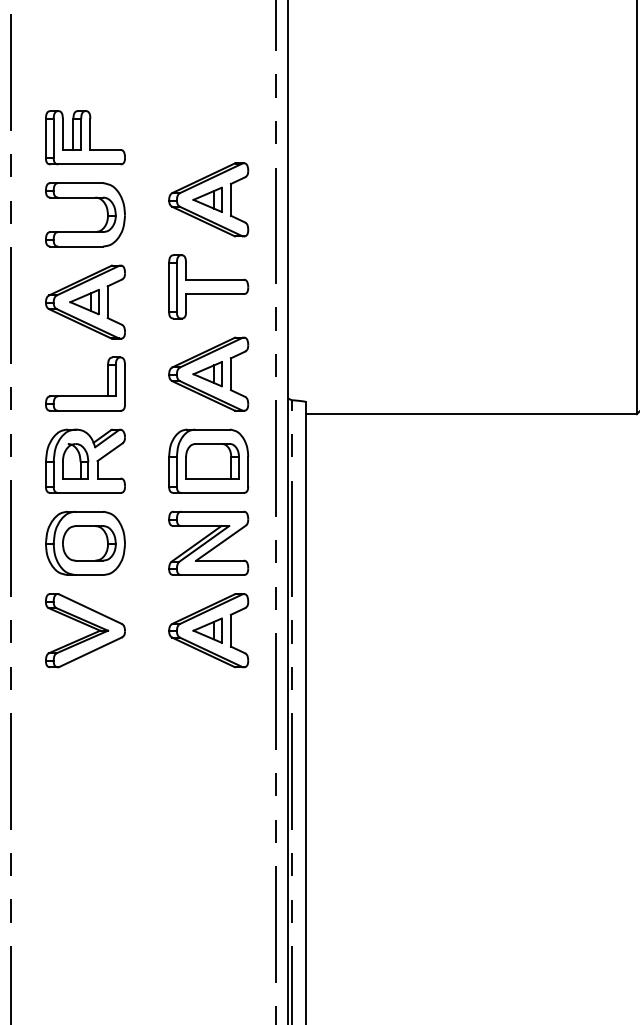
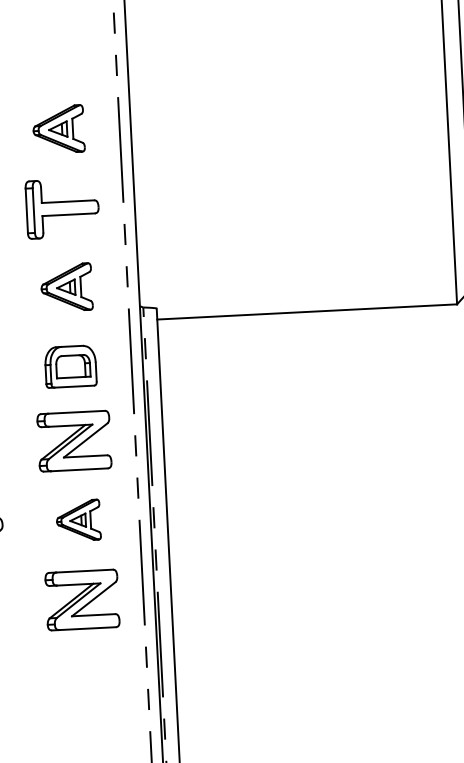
part: (208, 199) -> (58, 129), size x0.7
part: (208, 373) -> (66, 287), size x0.7
part: (208, 460) -> (70, 366), size x0.7
part: (208, 630) -> (78, 520), size x0.6
part: (208, 717) -> (82, 599), added

